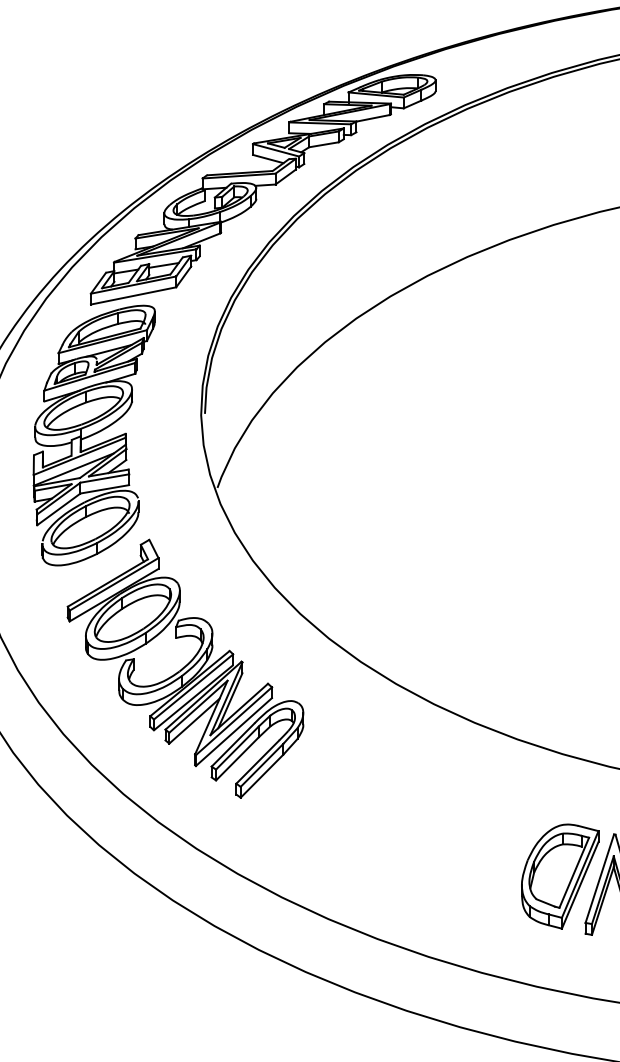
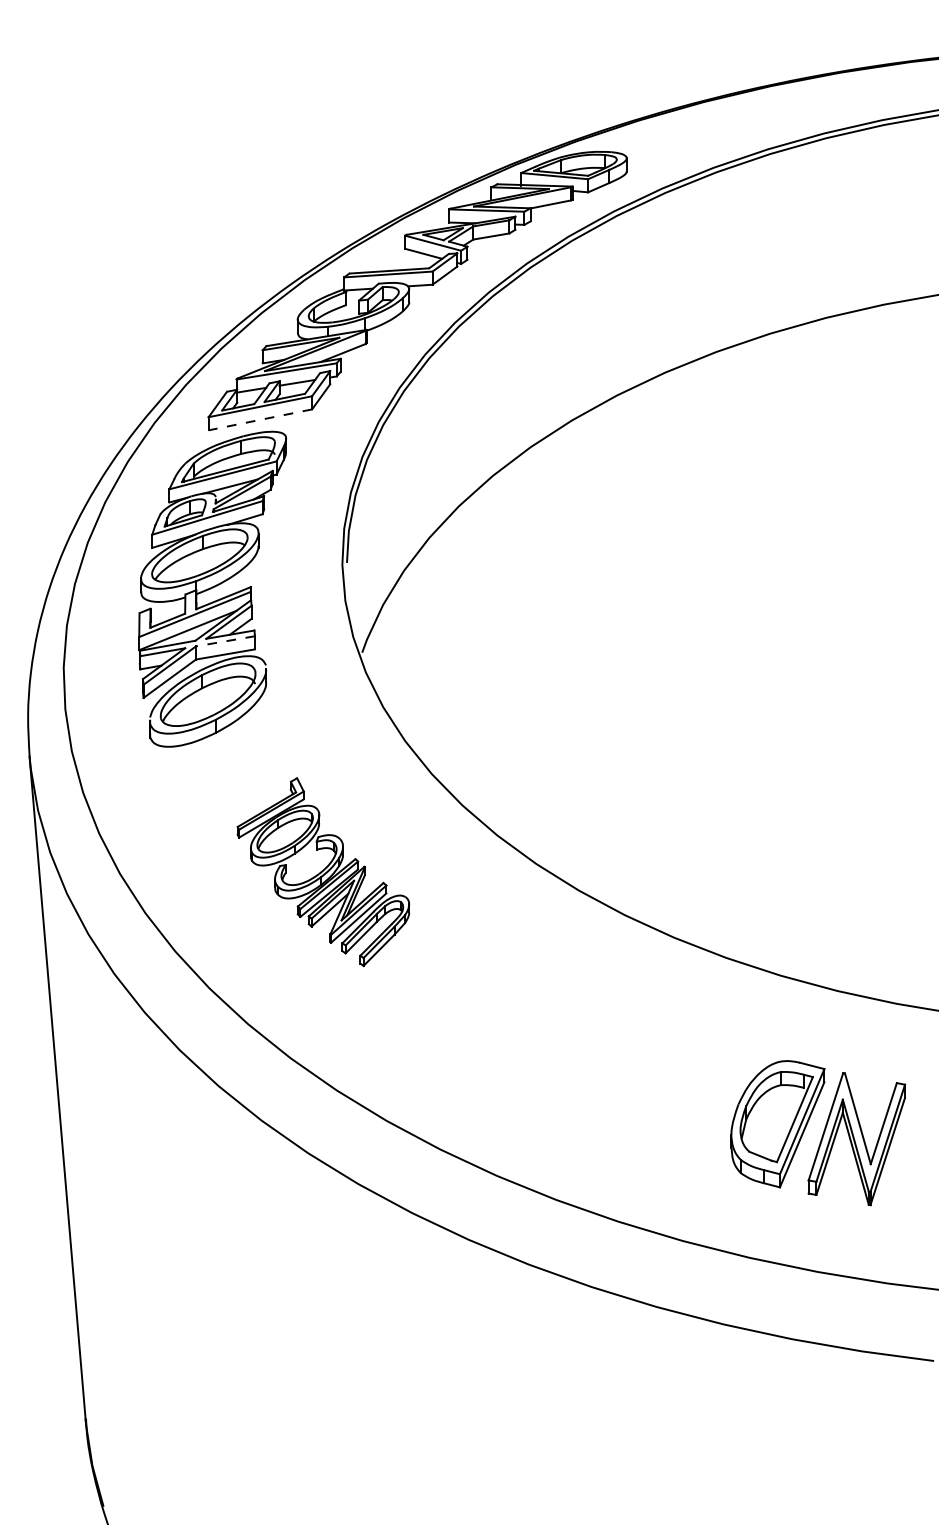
line: (133, 295) -> (260, 419), solid -> dashed
line: (104, 478) -> (225, 641), solid -> dashed
part: (185, 668) -> (323, 871), size x0.6

